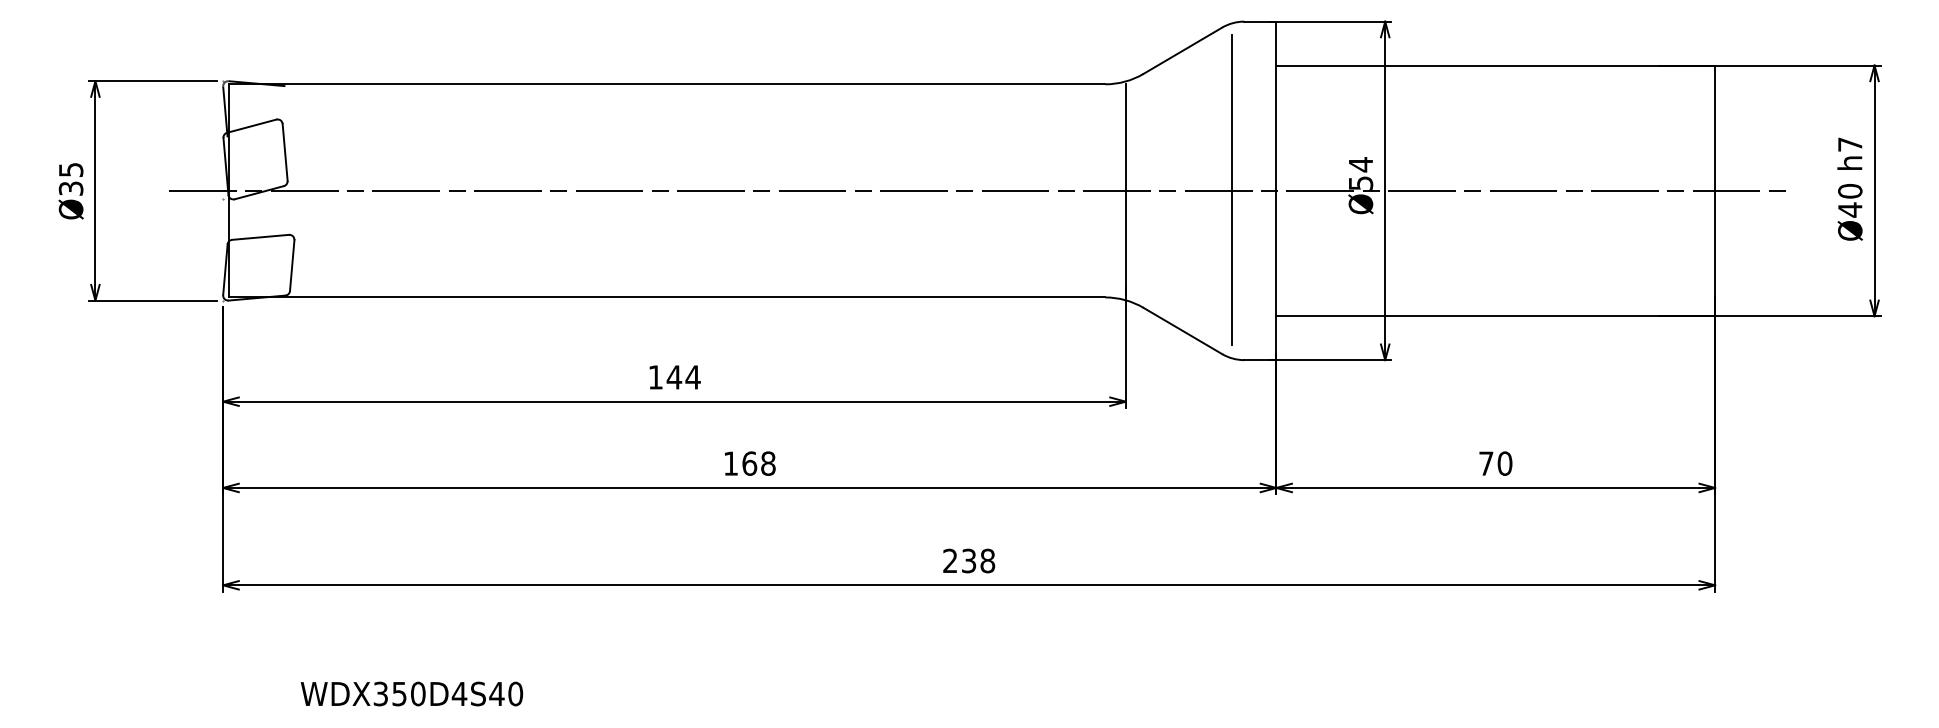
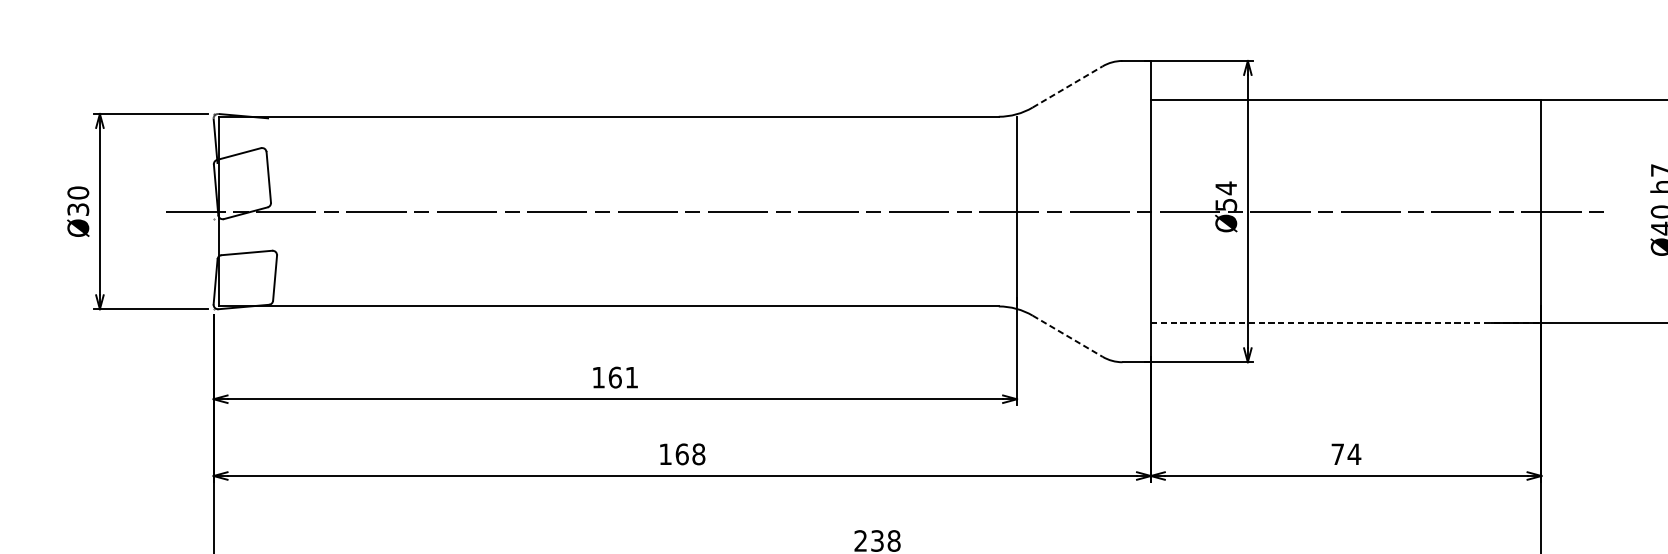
line: (1182, 50) -> (1067, 86), solid -> dashed
text: (70, 169) -> (77, 192), Ø35 -> Ø30
line: (1232, 189) -> (1111, 210), removed
line: (1496, 316) -> (1346, 323), solid -> dashed
line: (1182, 330) -> (1067, 335), solid -> dashed
text: (683, 377) -> (623, 377), 144 -> 161
text: (1504, 463) -> (1354, 454), 70 -> 74

